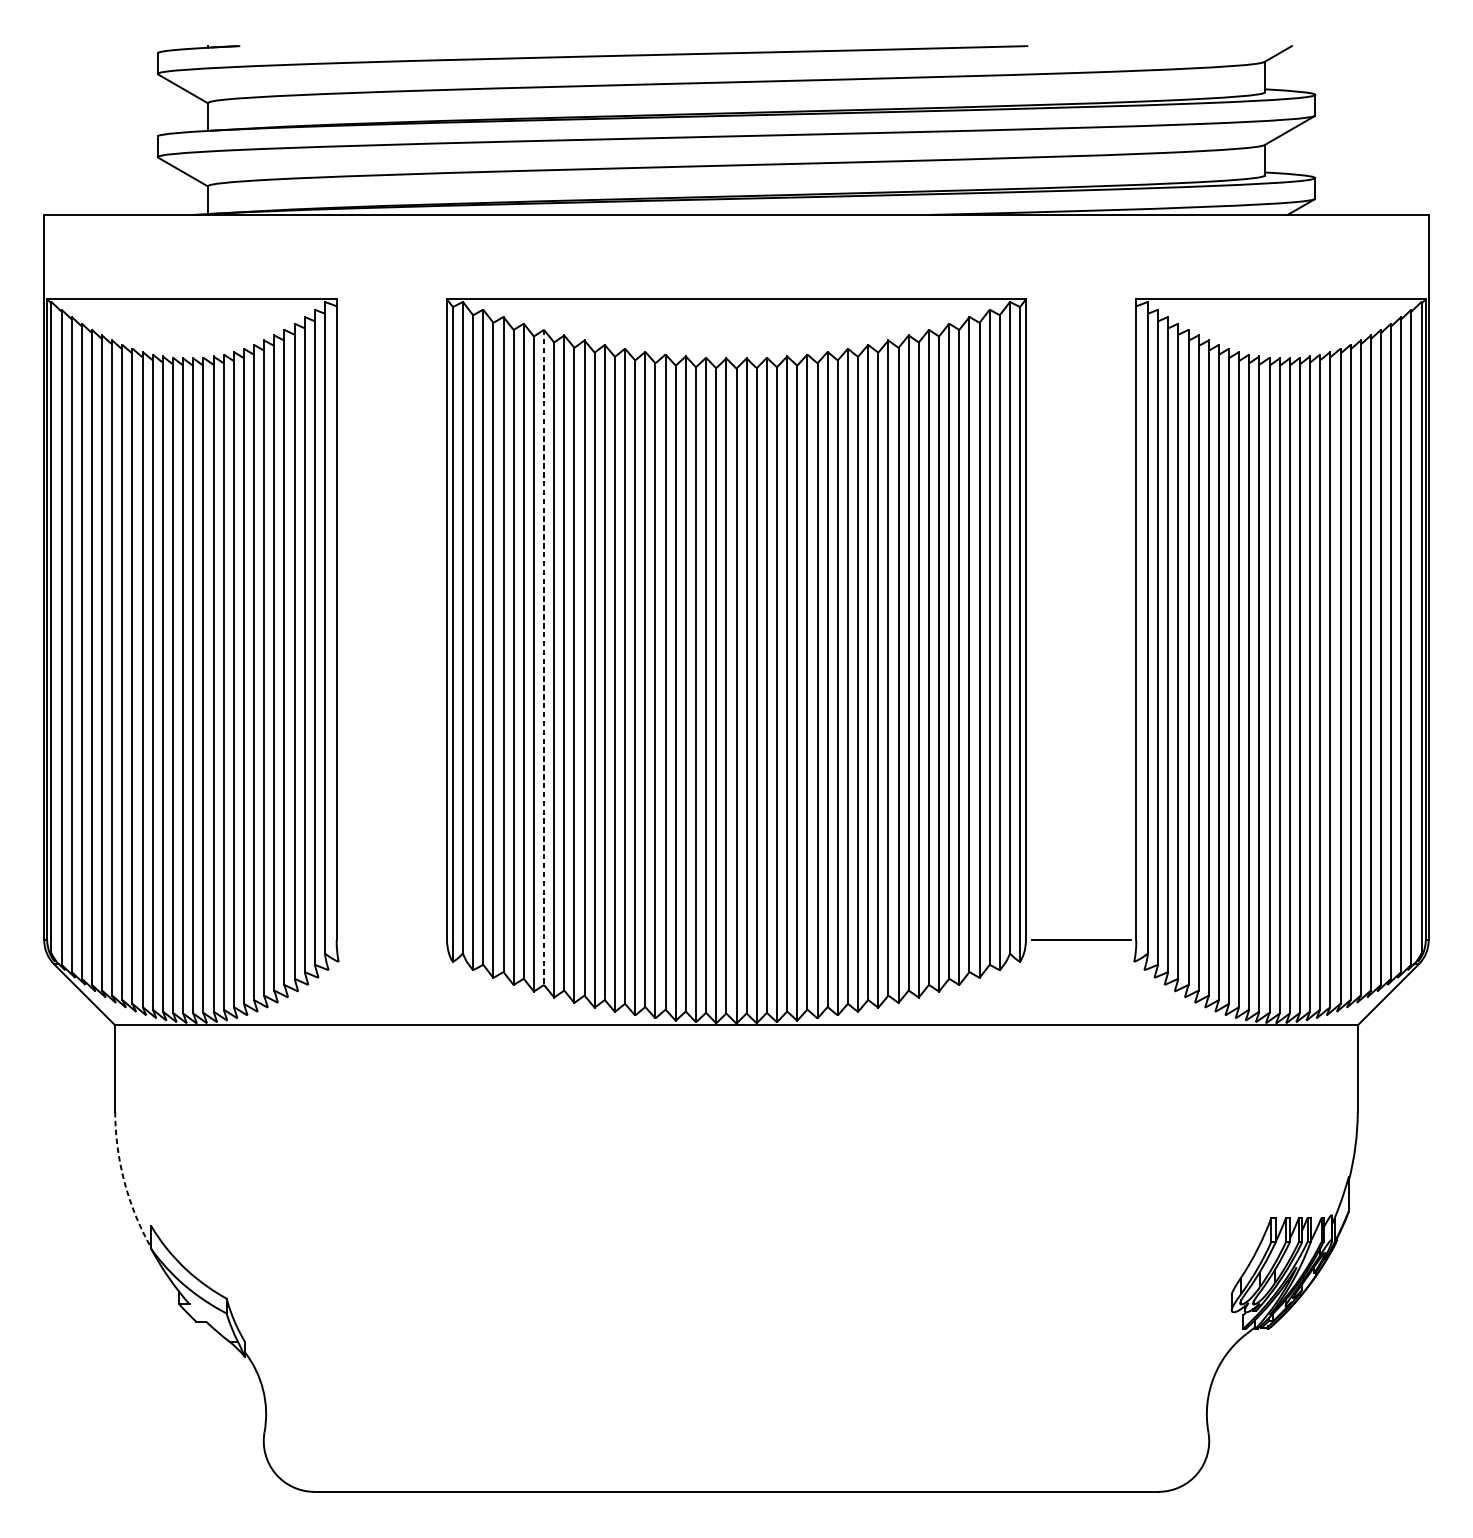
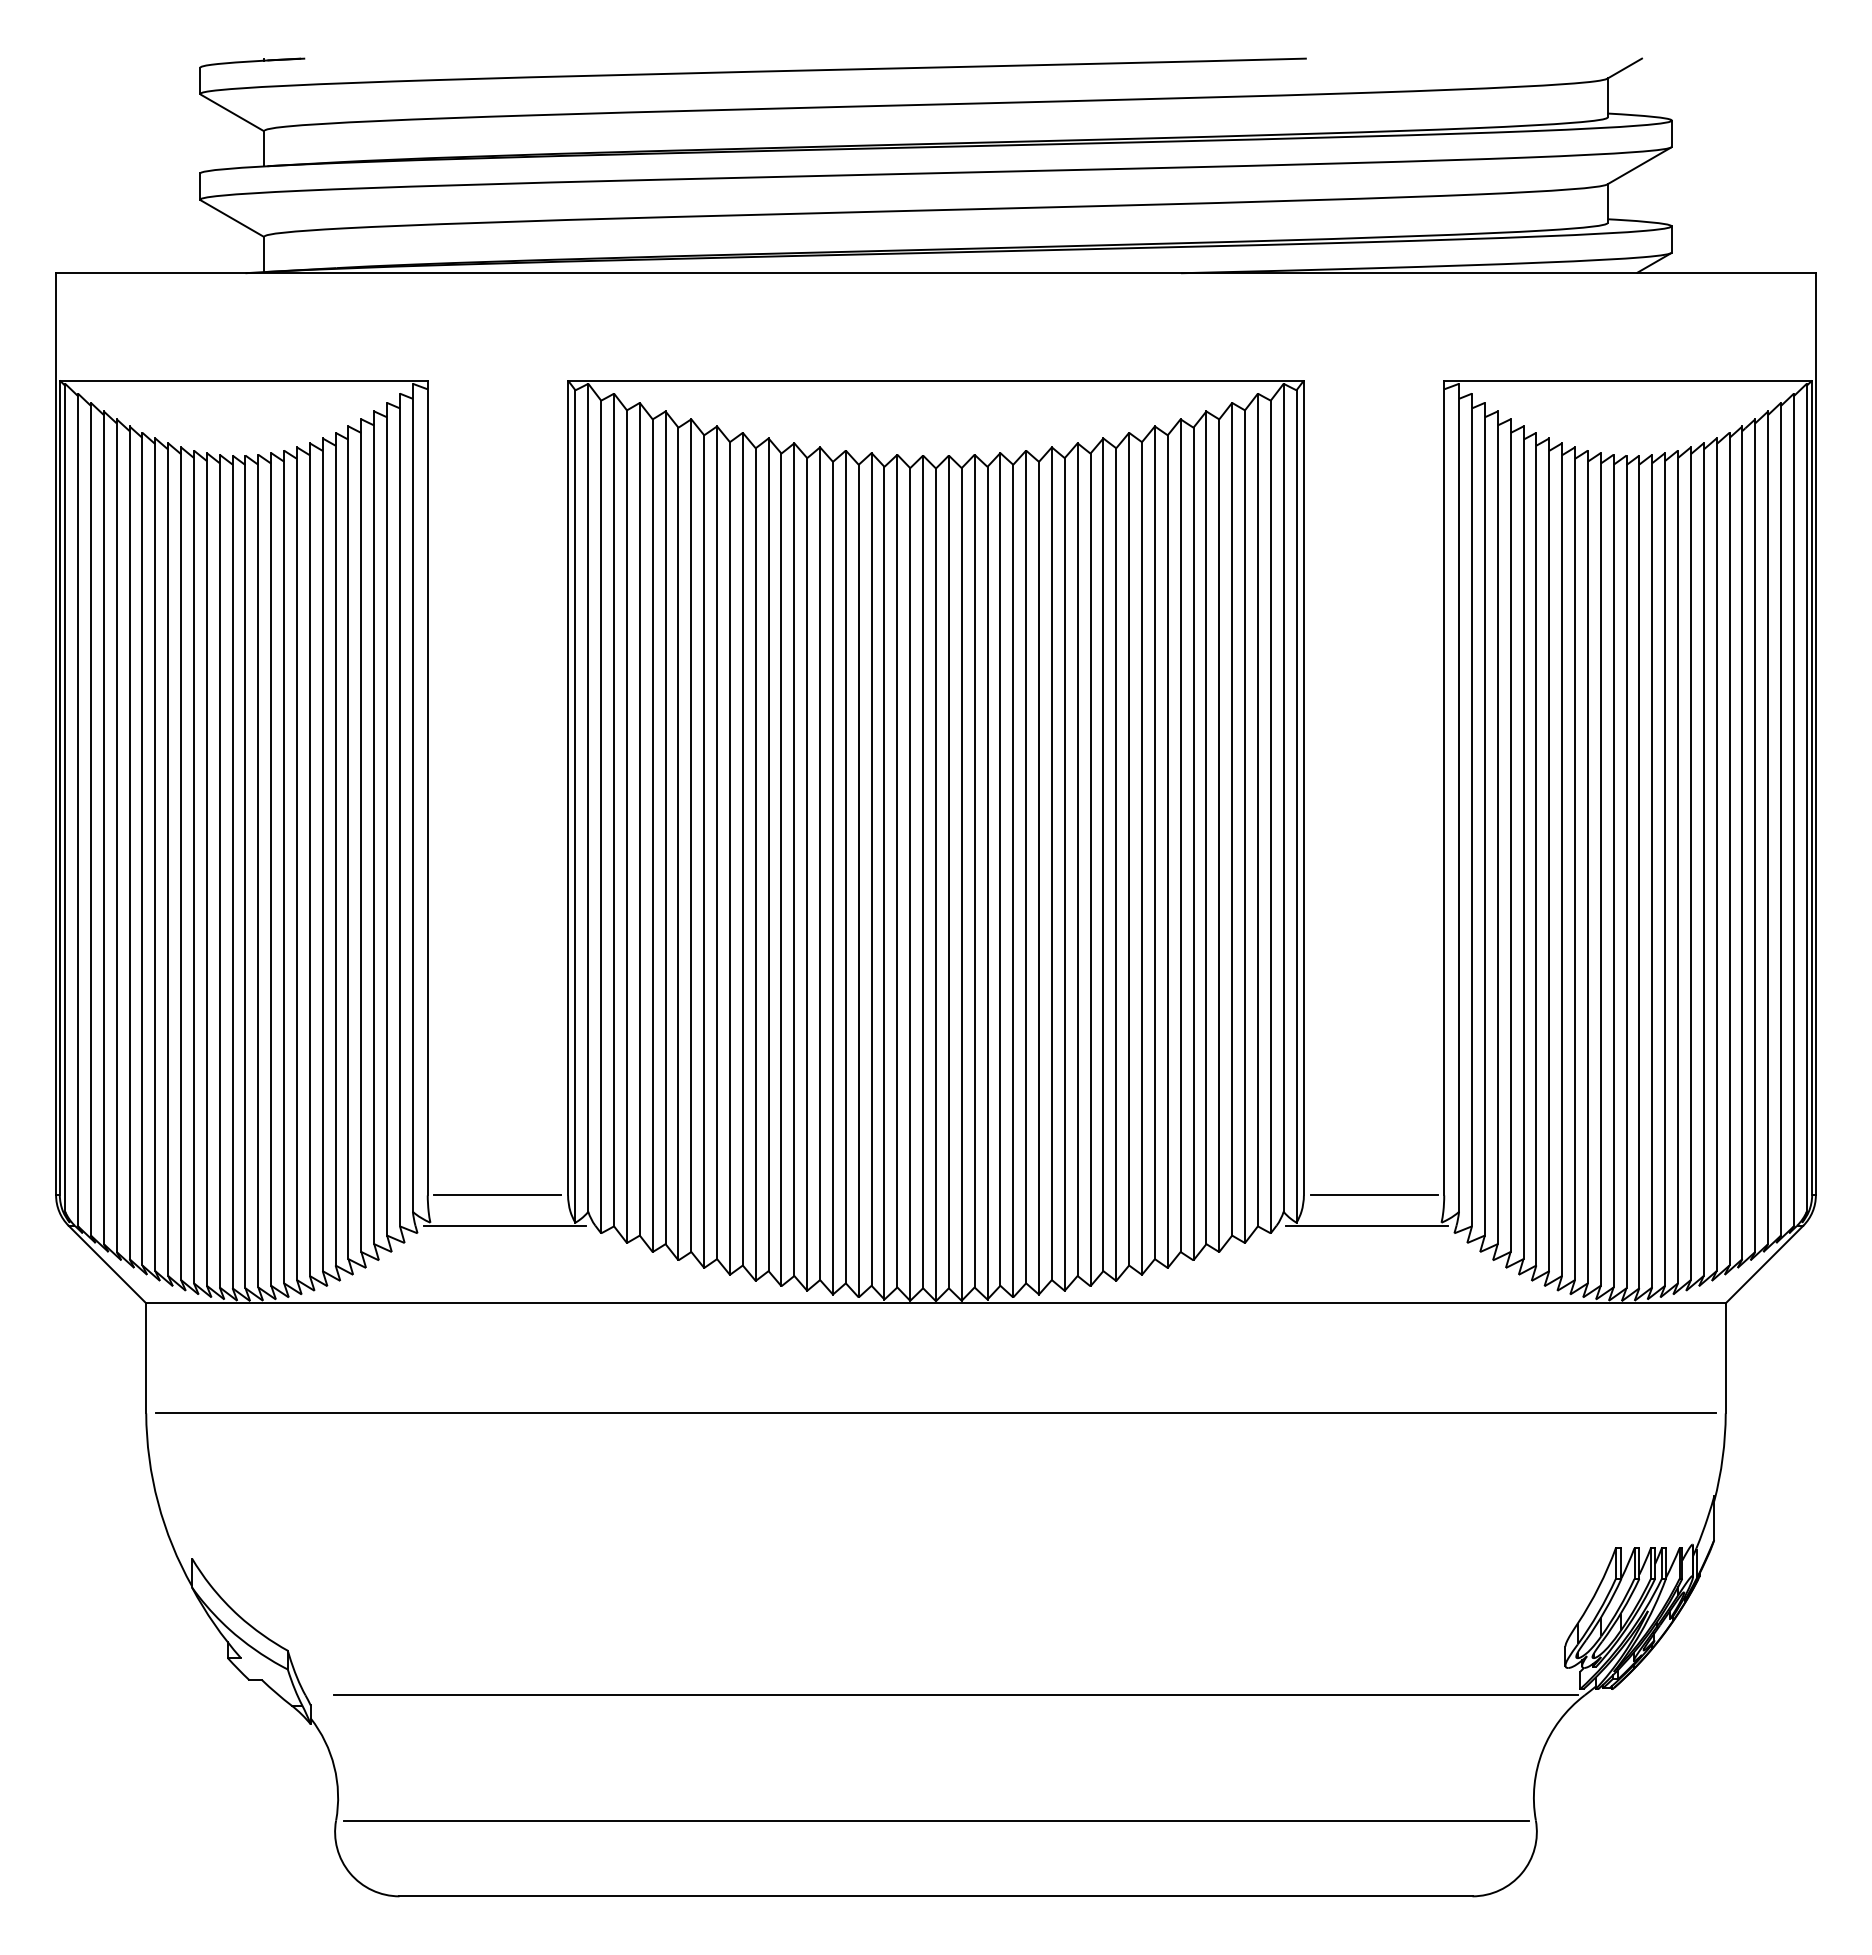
line: (544, 658) -> (691, 836), dashed -> solid
line: (391, 940) -> (497, 1195), added
line: (397, 964) -> (504, 1225), added
line: (1075, 964) -> (1367, 1225), added
line: (736, 1112) -> (935, 1413), added
arc: (124, 1182) -> (158, 1502), dashed -> solid
line: (751, 1333) -> (955, 1695), added
line: (736, 1432) -> (935, 1820), added

